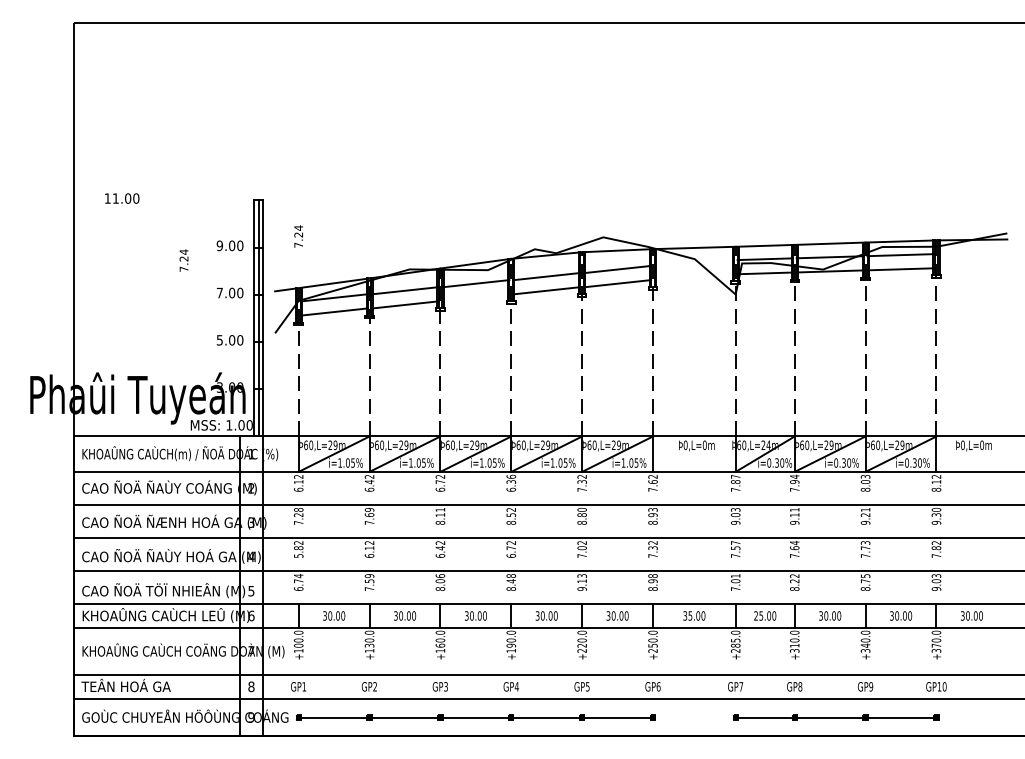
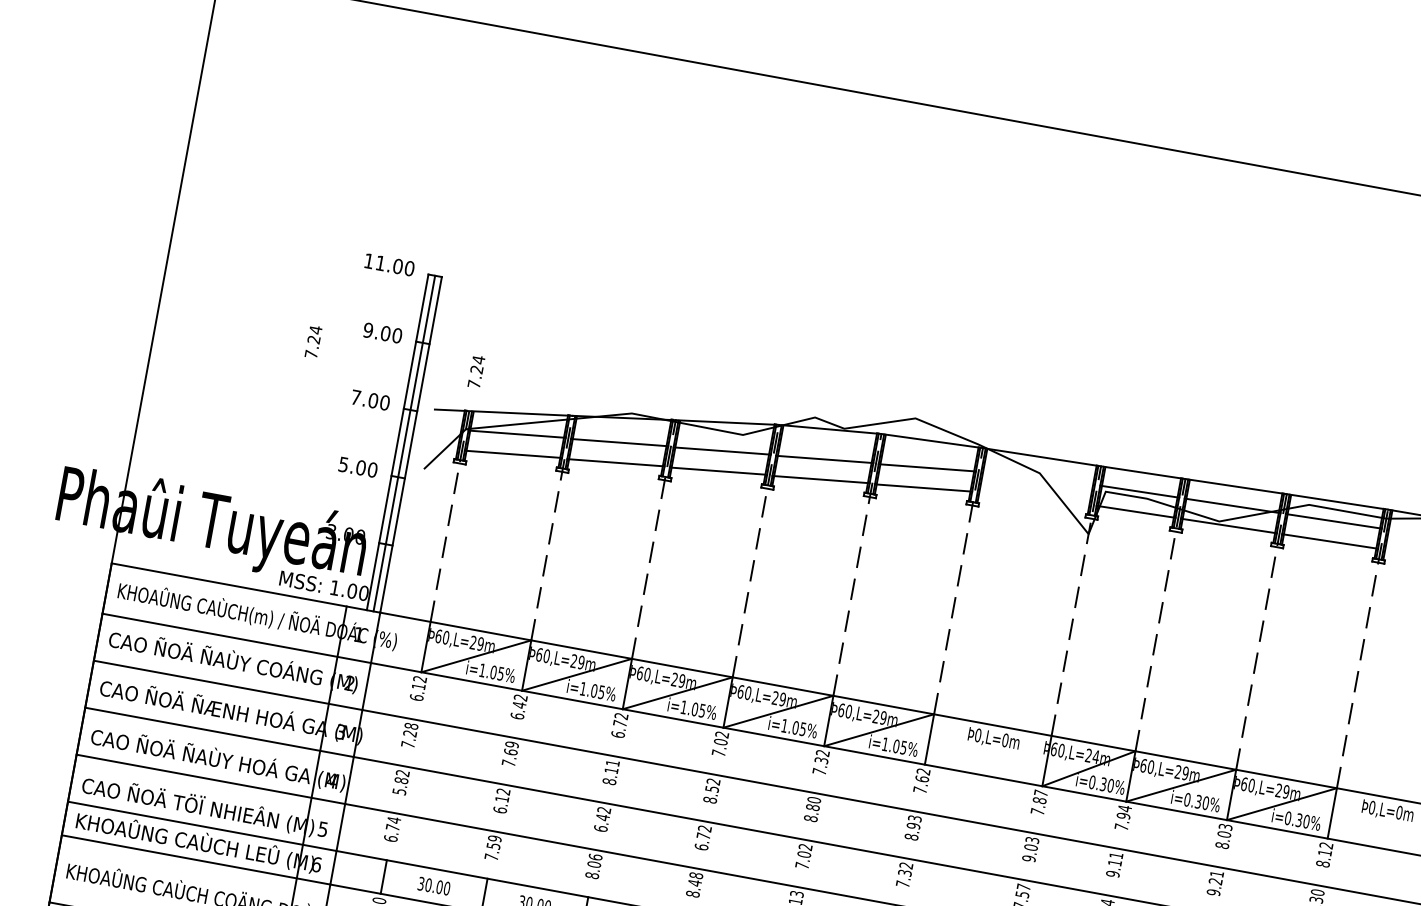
text: (122, 198) -> (390, 264), moved
text: (298, 236) -> (476, 371), moved
line: (475, 297) -> (718, 470), added
text: (511, 482) -> (720, 742), 6.36 -> 7.02

